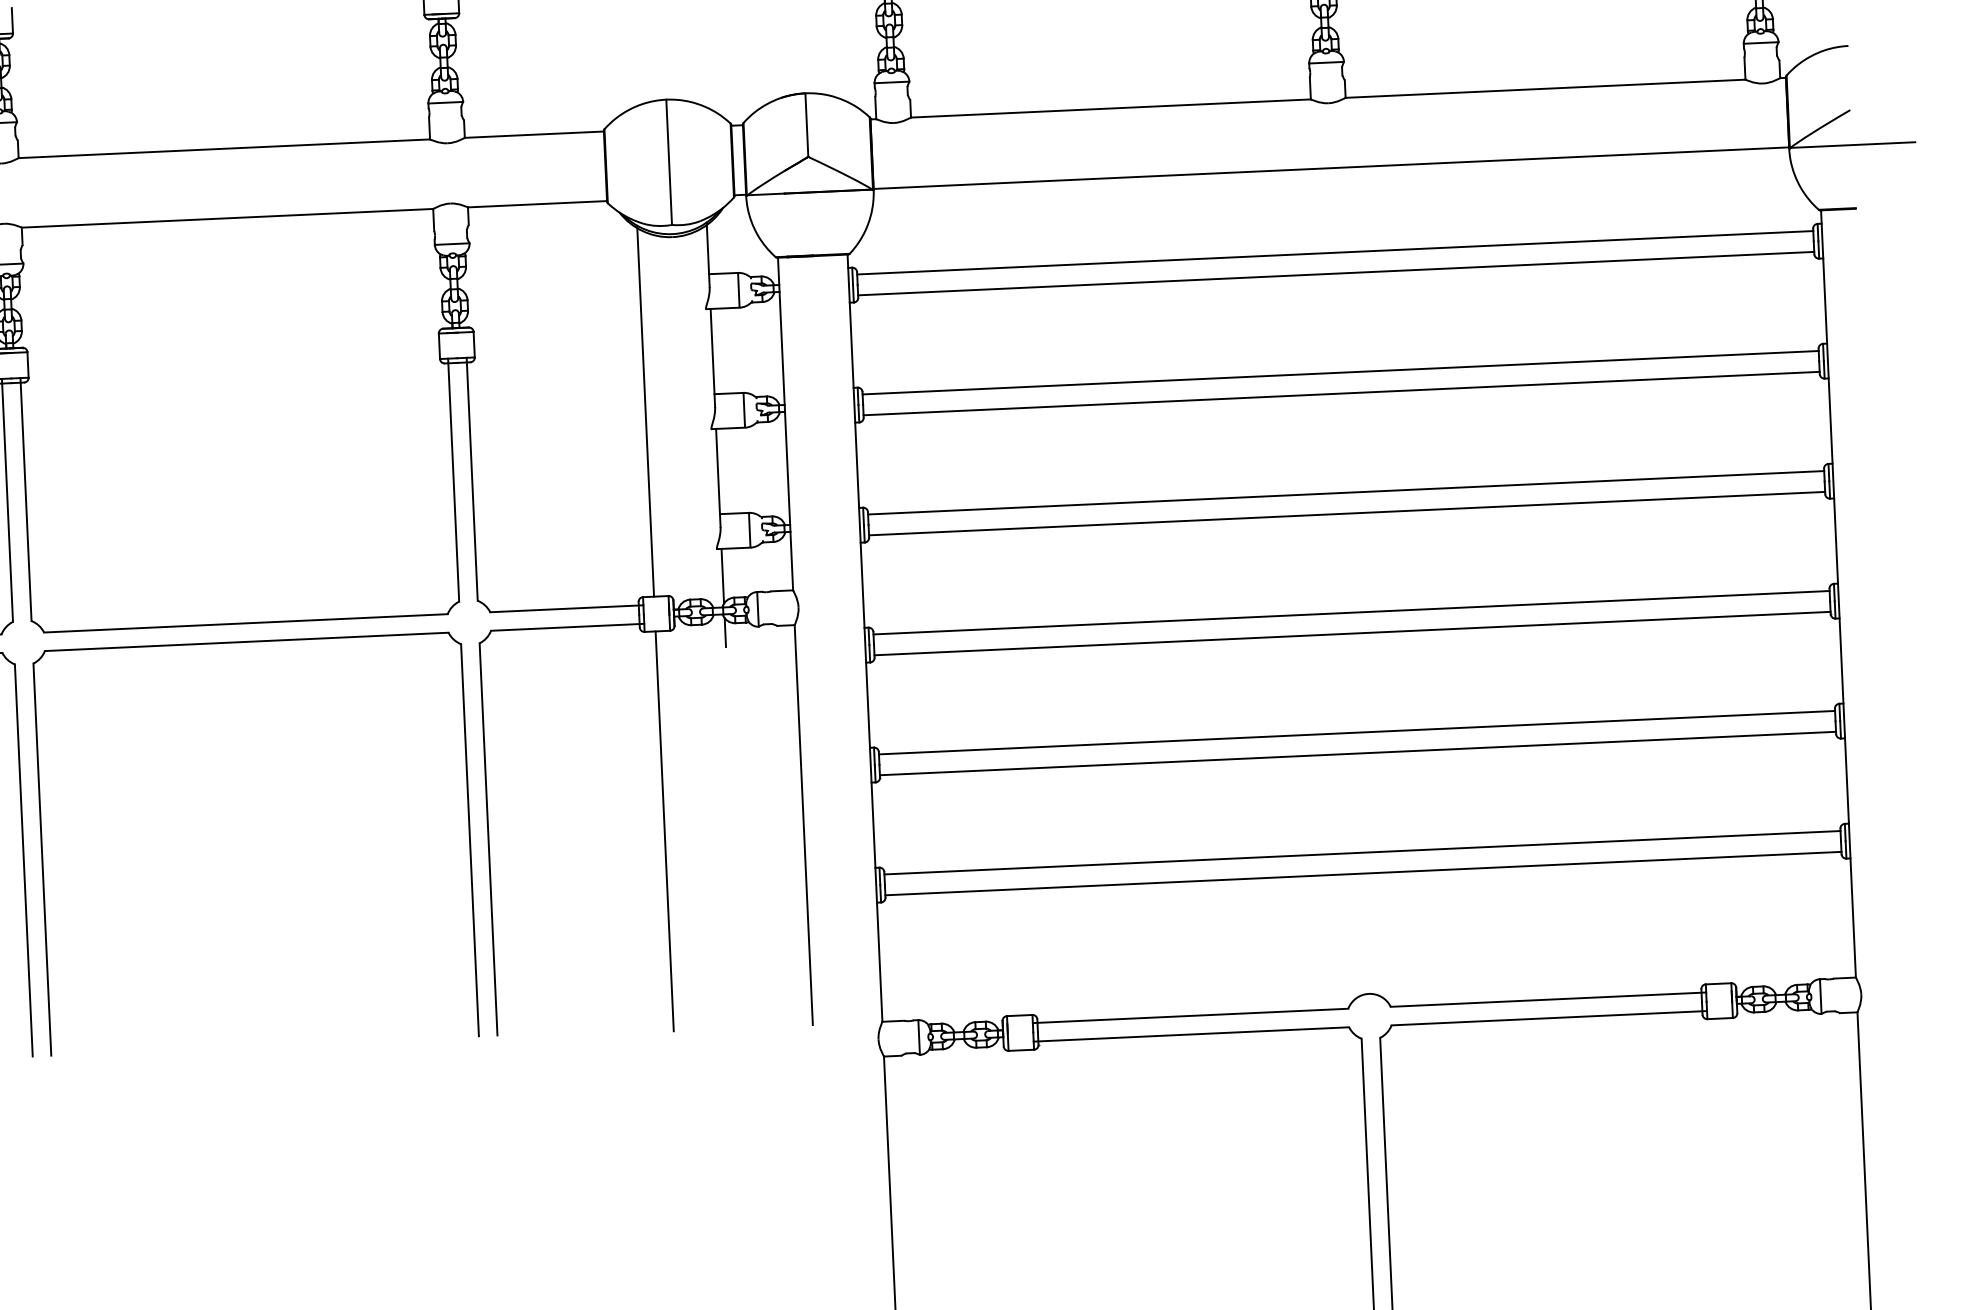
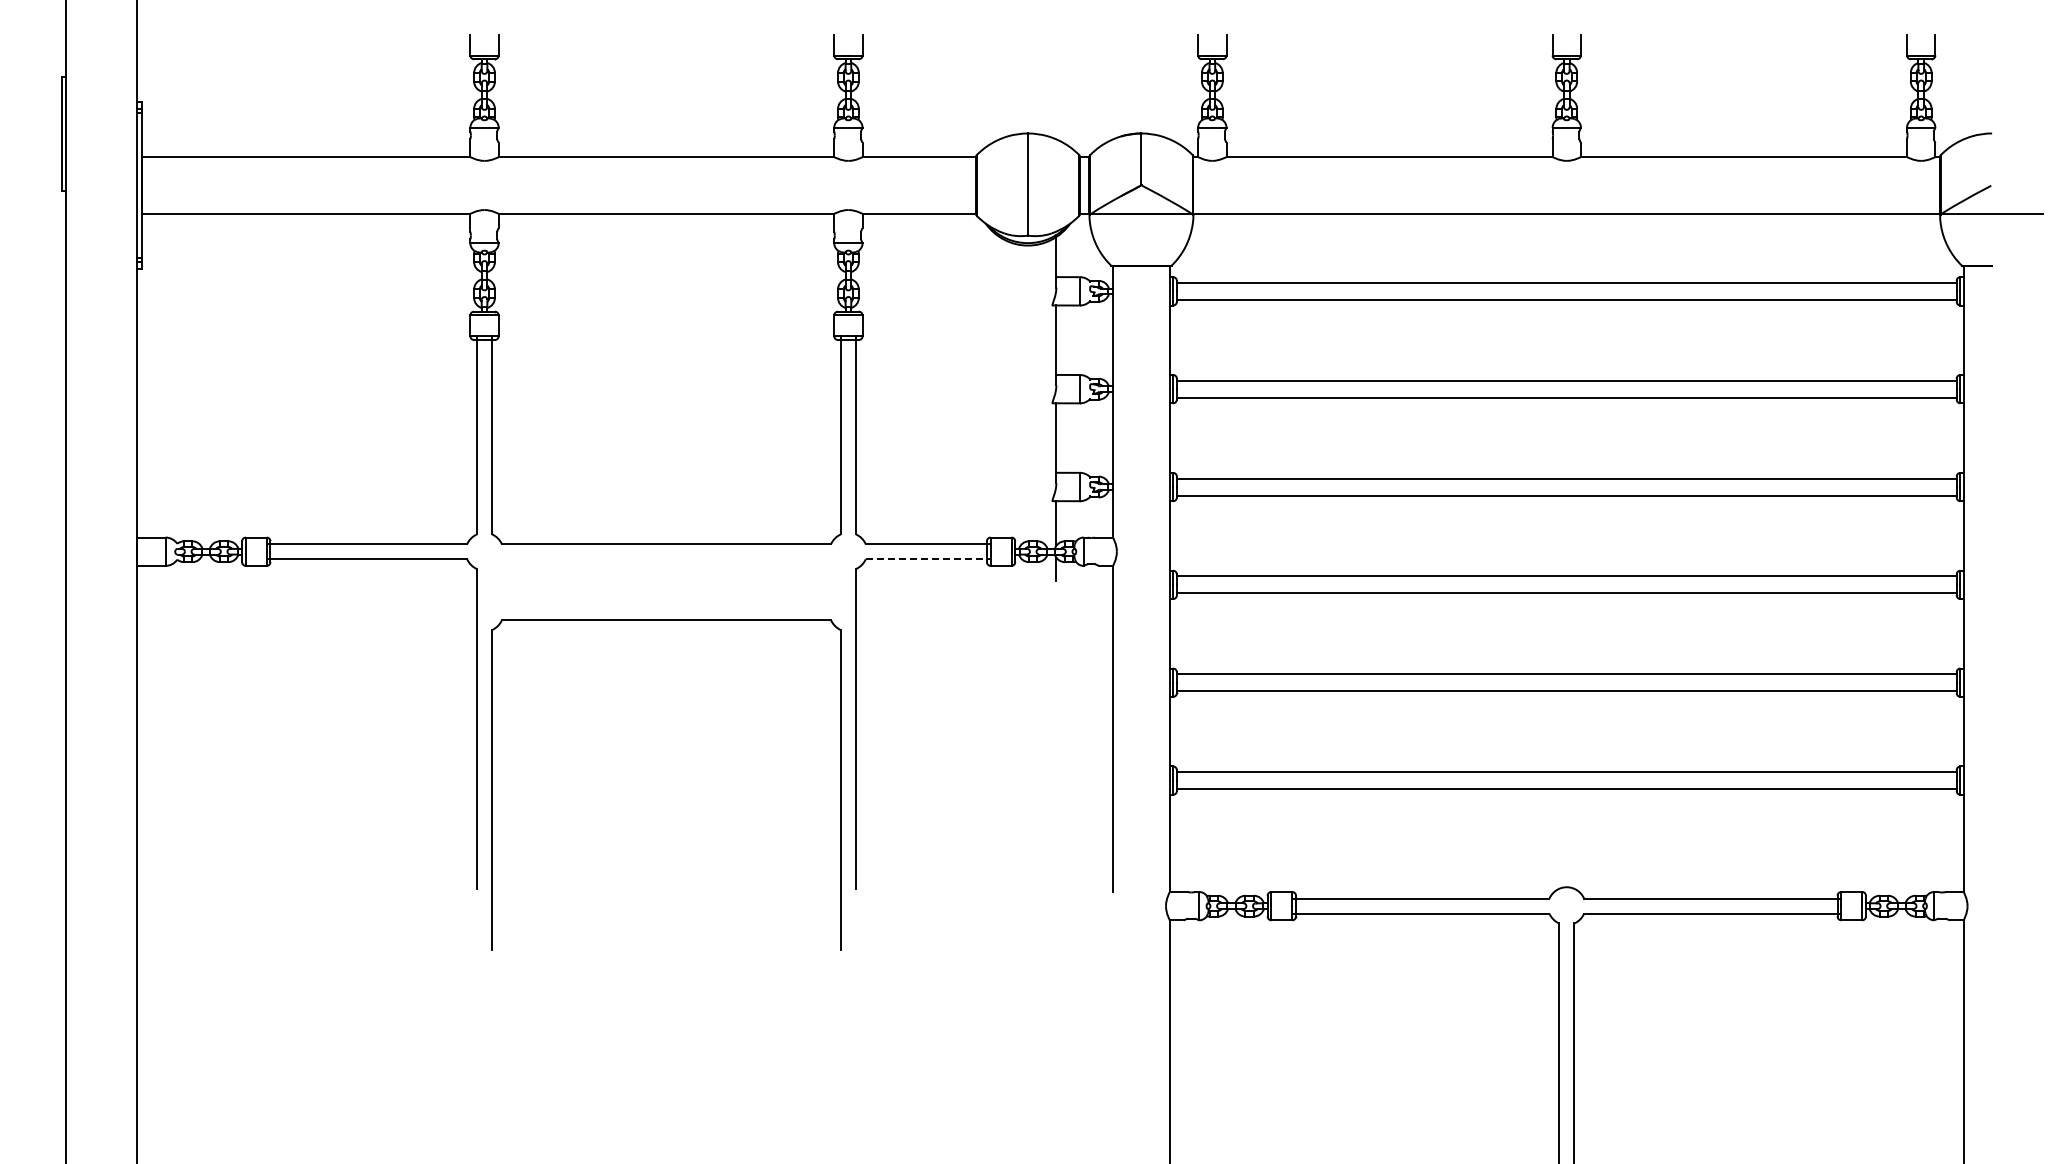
line: (645, 411) -> (999, 386), removed
line: (568, 627) -> (928, 559), solid -> dashed
part: (246, 642) -> (666, 620), moved
line: (664, 830) -> (999, 728), removed

